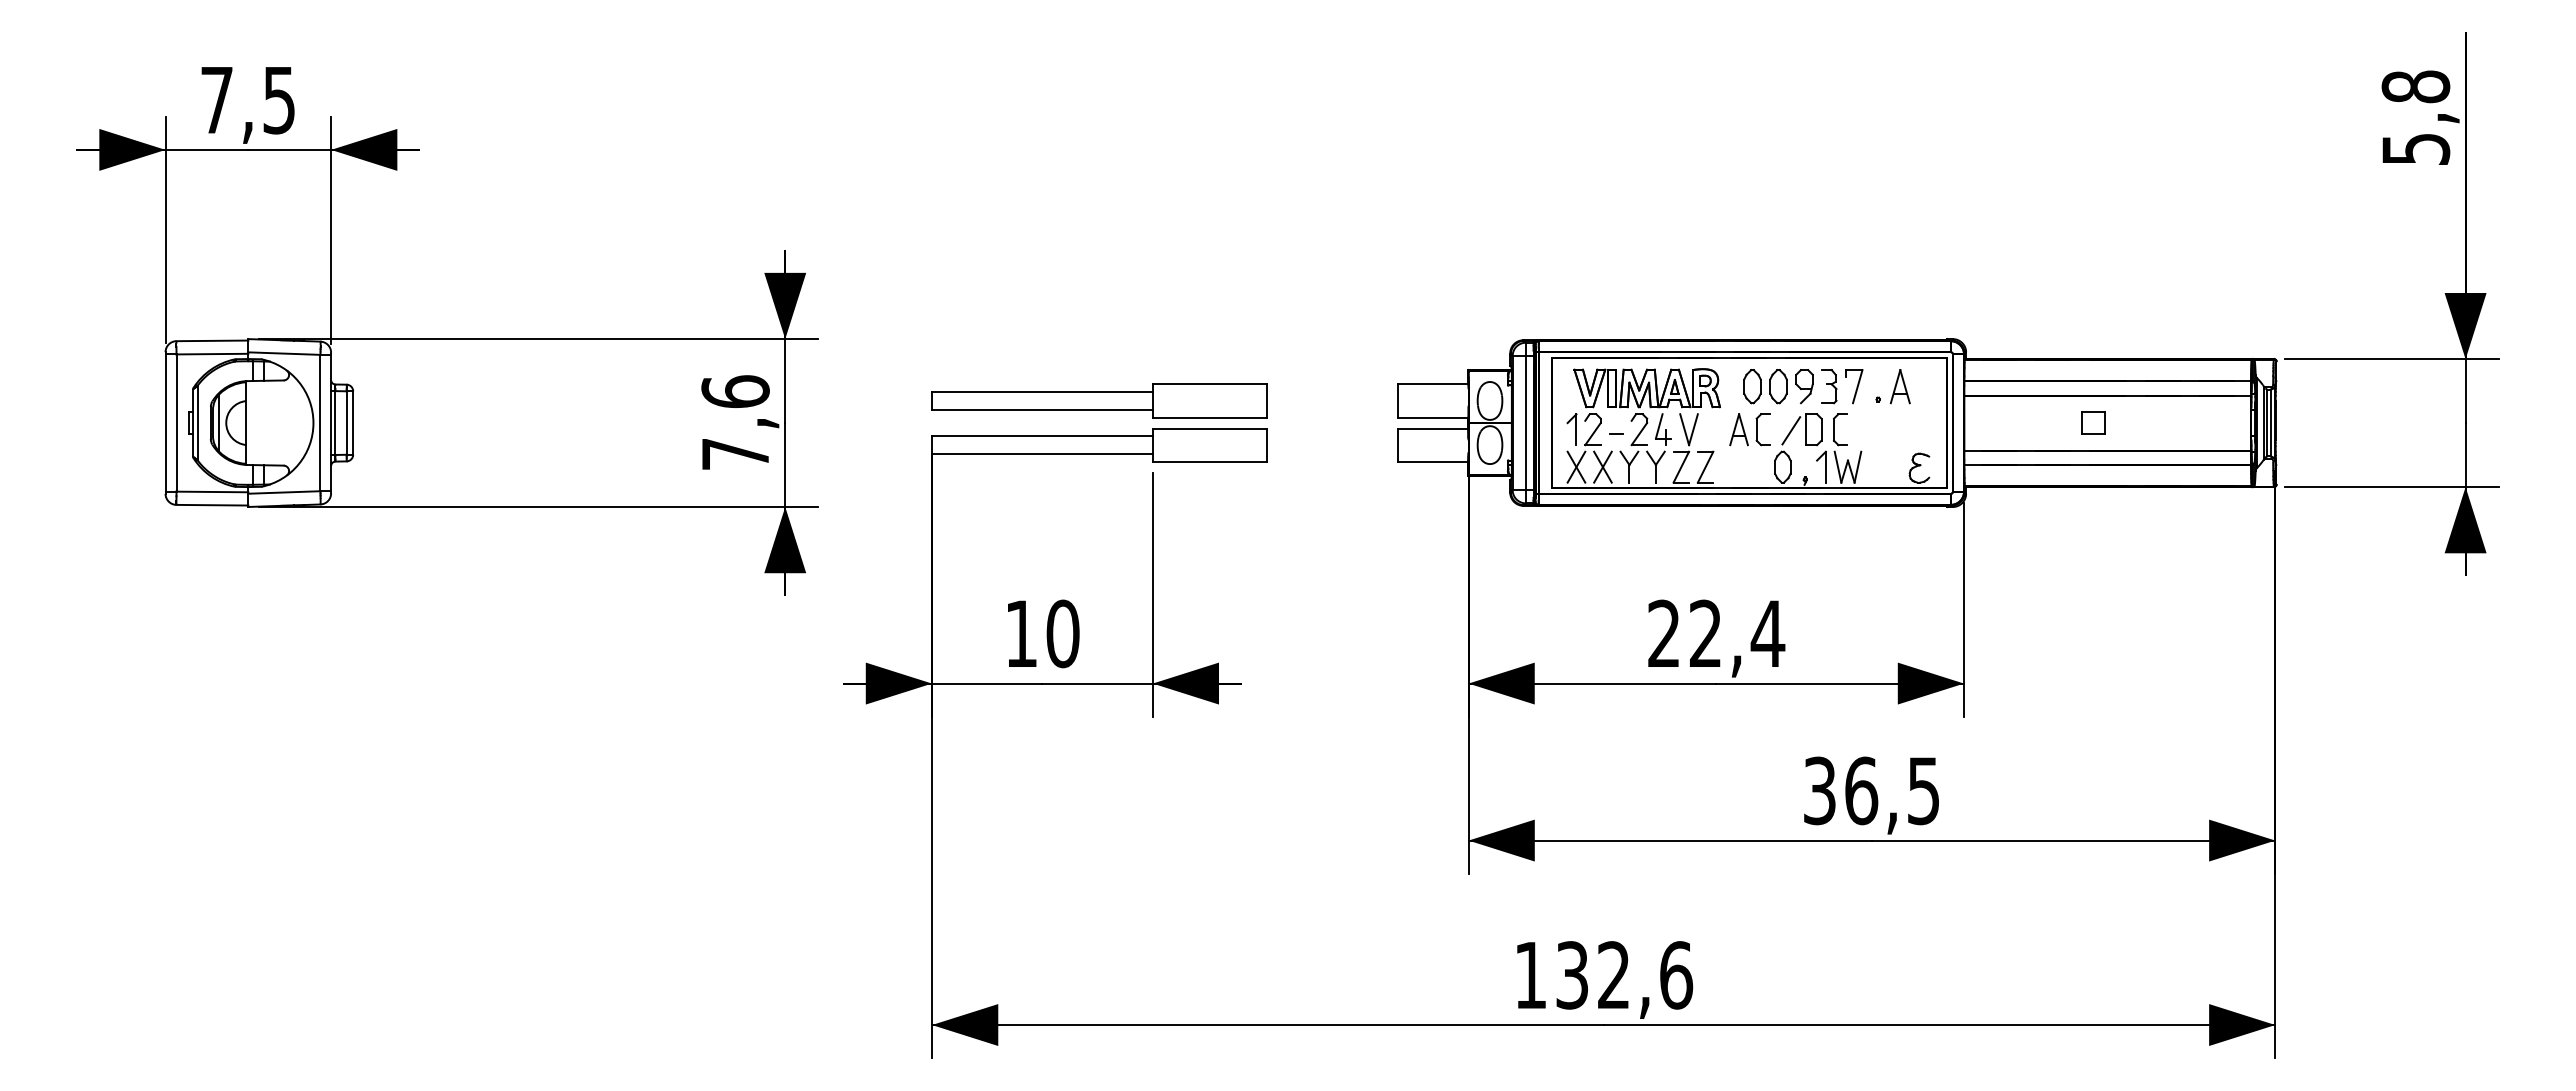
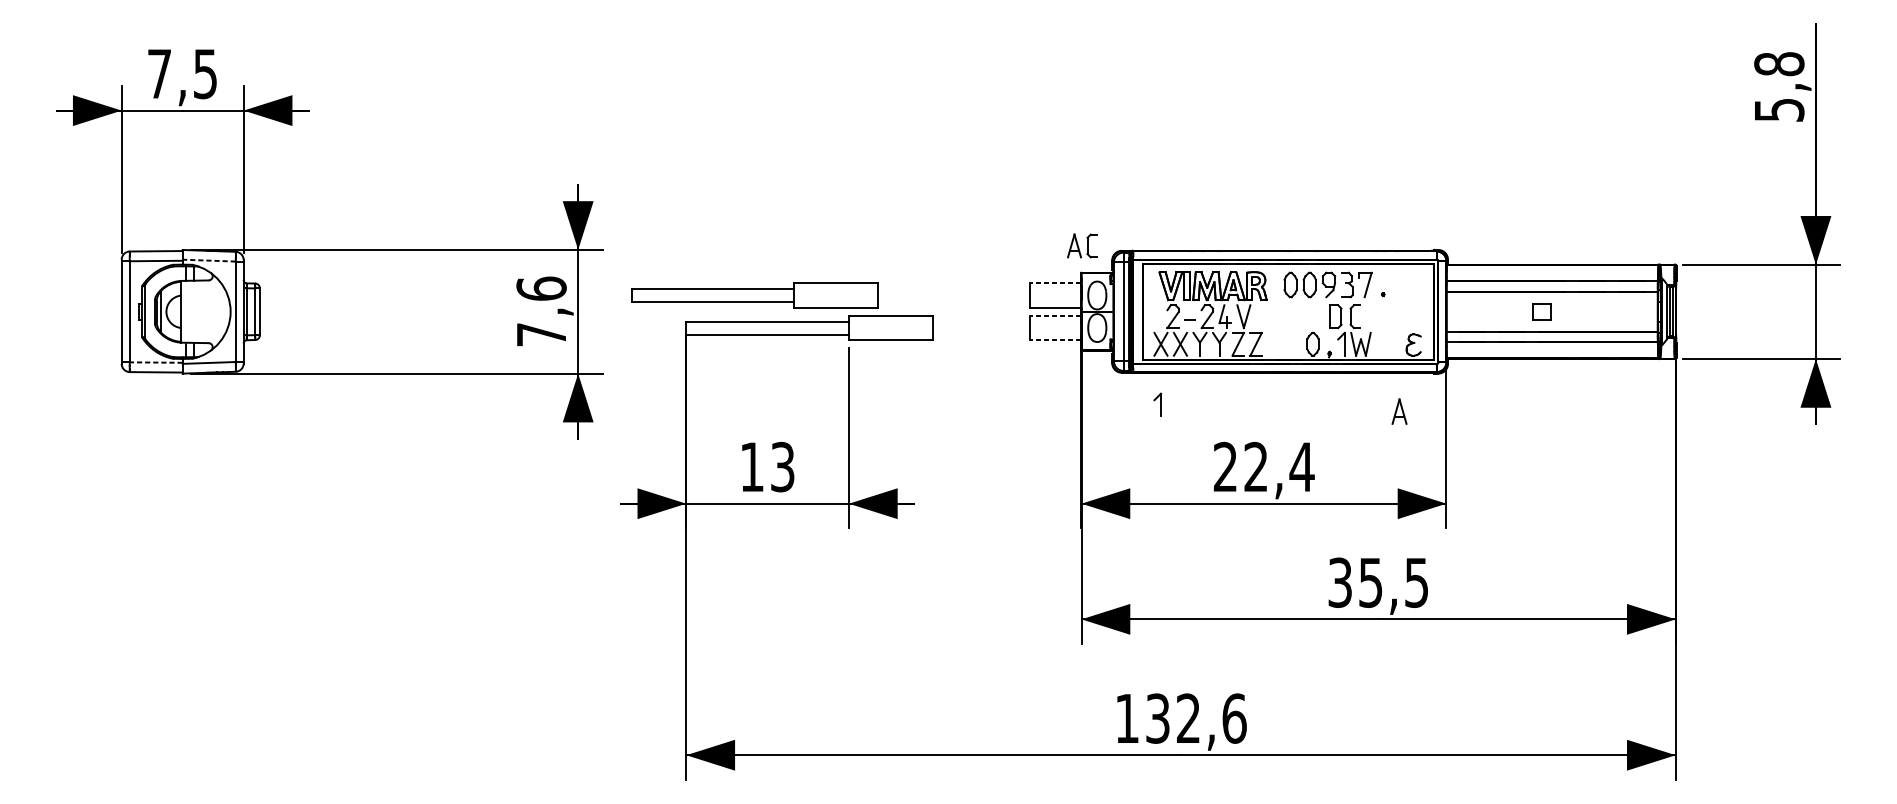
line: (283, 353) -> (208, 260), solid -> dashed
line: (1432, 384) -> (1054, 283), solid -> dashed
part: (1899, 386) -> (1398, 411), moved
part: (1099, 400) -> (755, 295), moved
line: (1432, 428) -> (1054, 315), solid -> dashed
part: (1571, 429) -> (1157, 404), moved
part: (1749, 429) -> (1082, 245), moved
line: (1791, 430) -> (1319, 317), removed
line: (1432, 461) -> (1054, 340), solid -> dashed
line: (212, 491) -> (156, 362), solid -> dashed
text: (1062, 633) -> (782, 466), 10 -> 13
text: (1861, 790) -> (1370, 582), 36,5 -> 35,5

